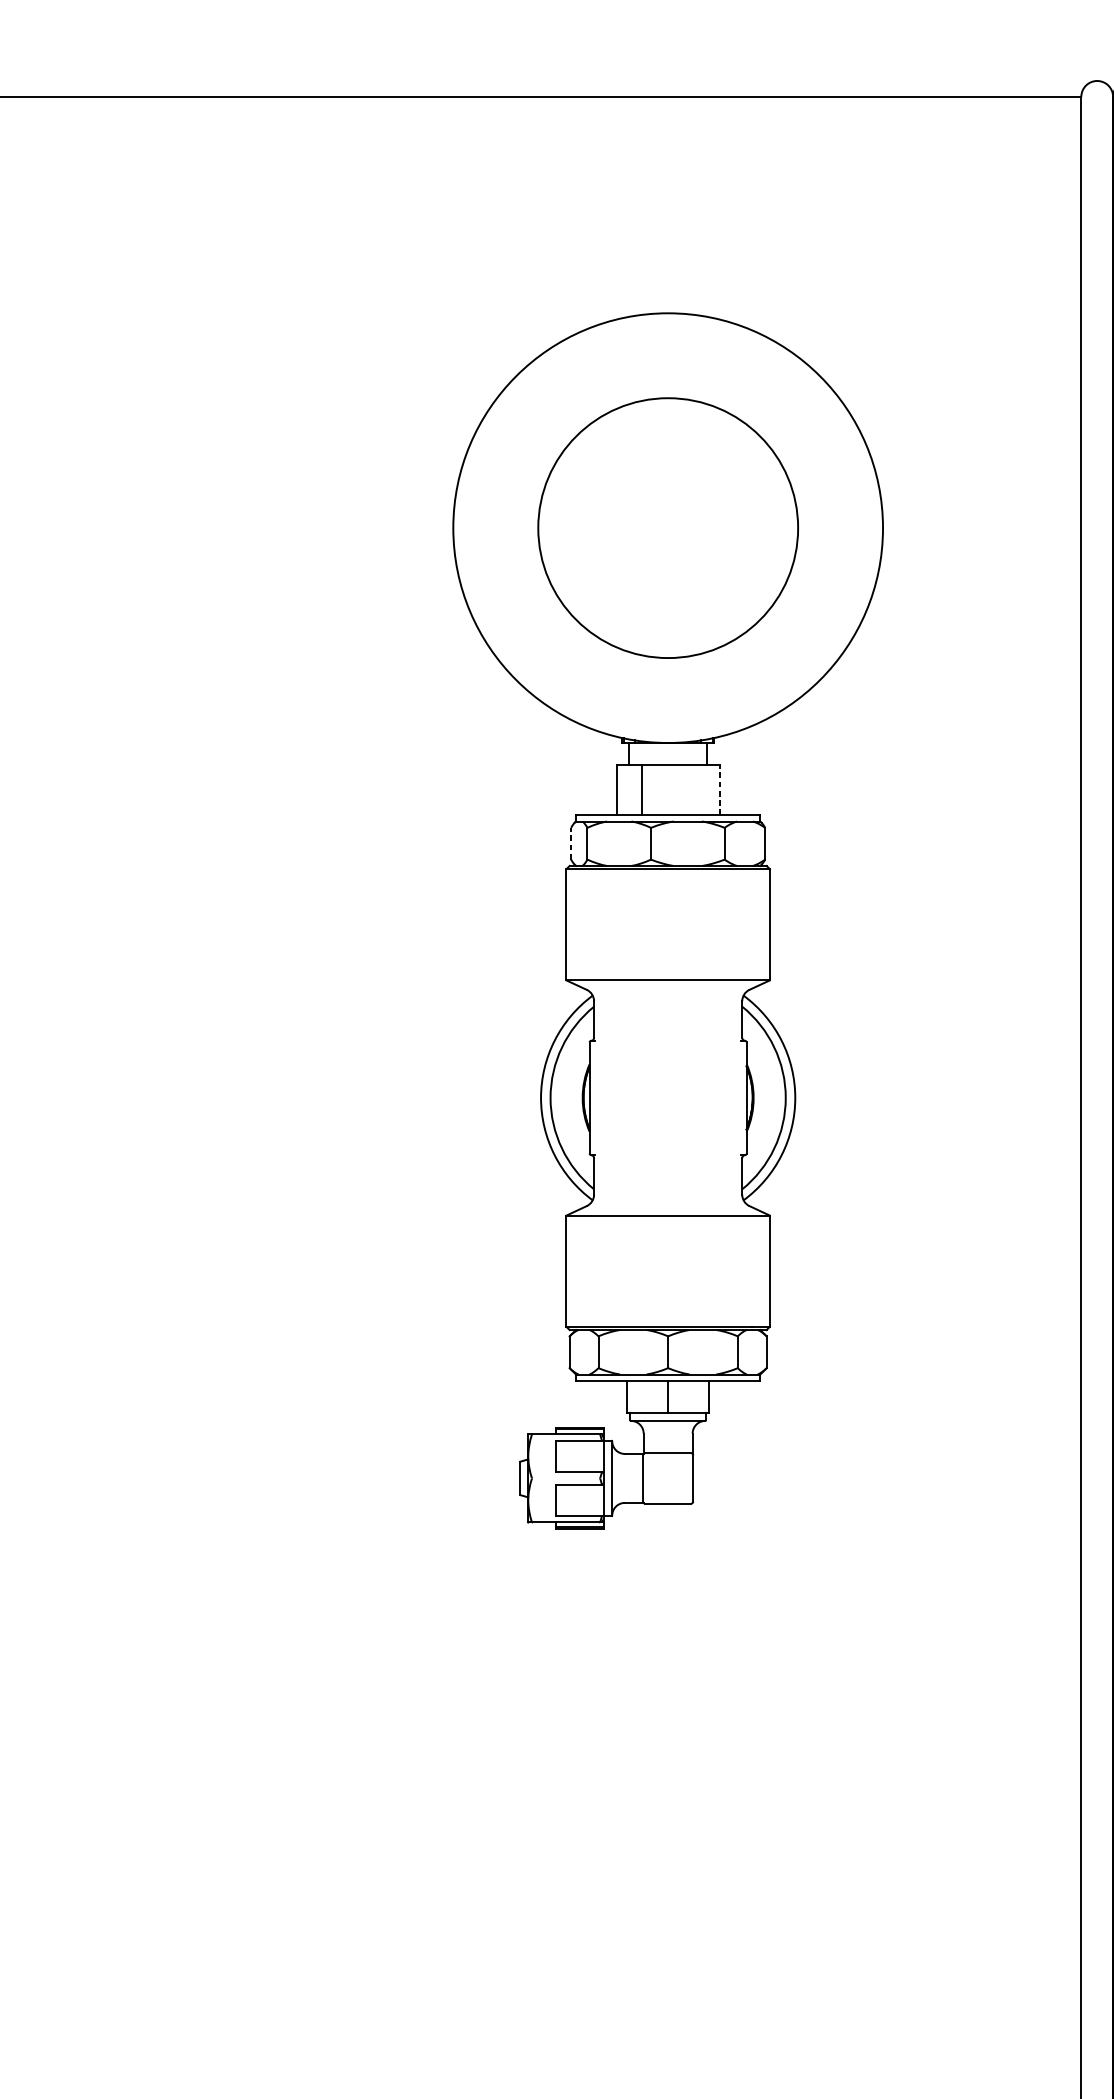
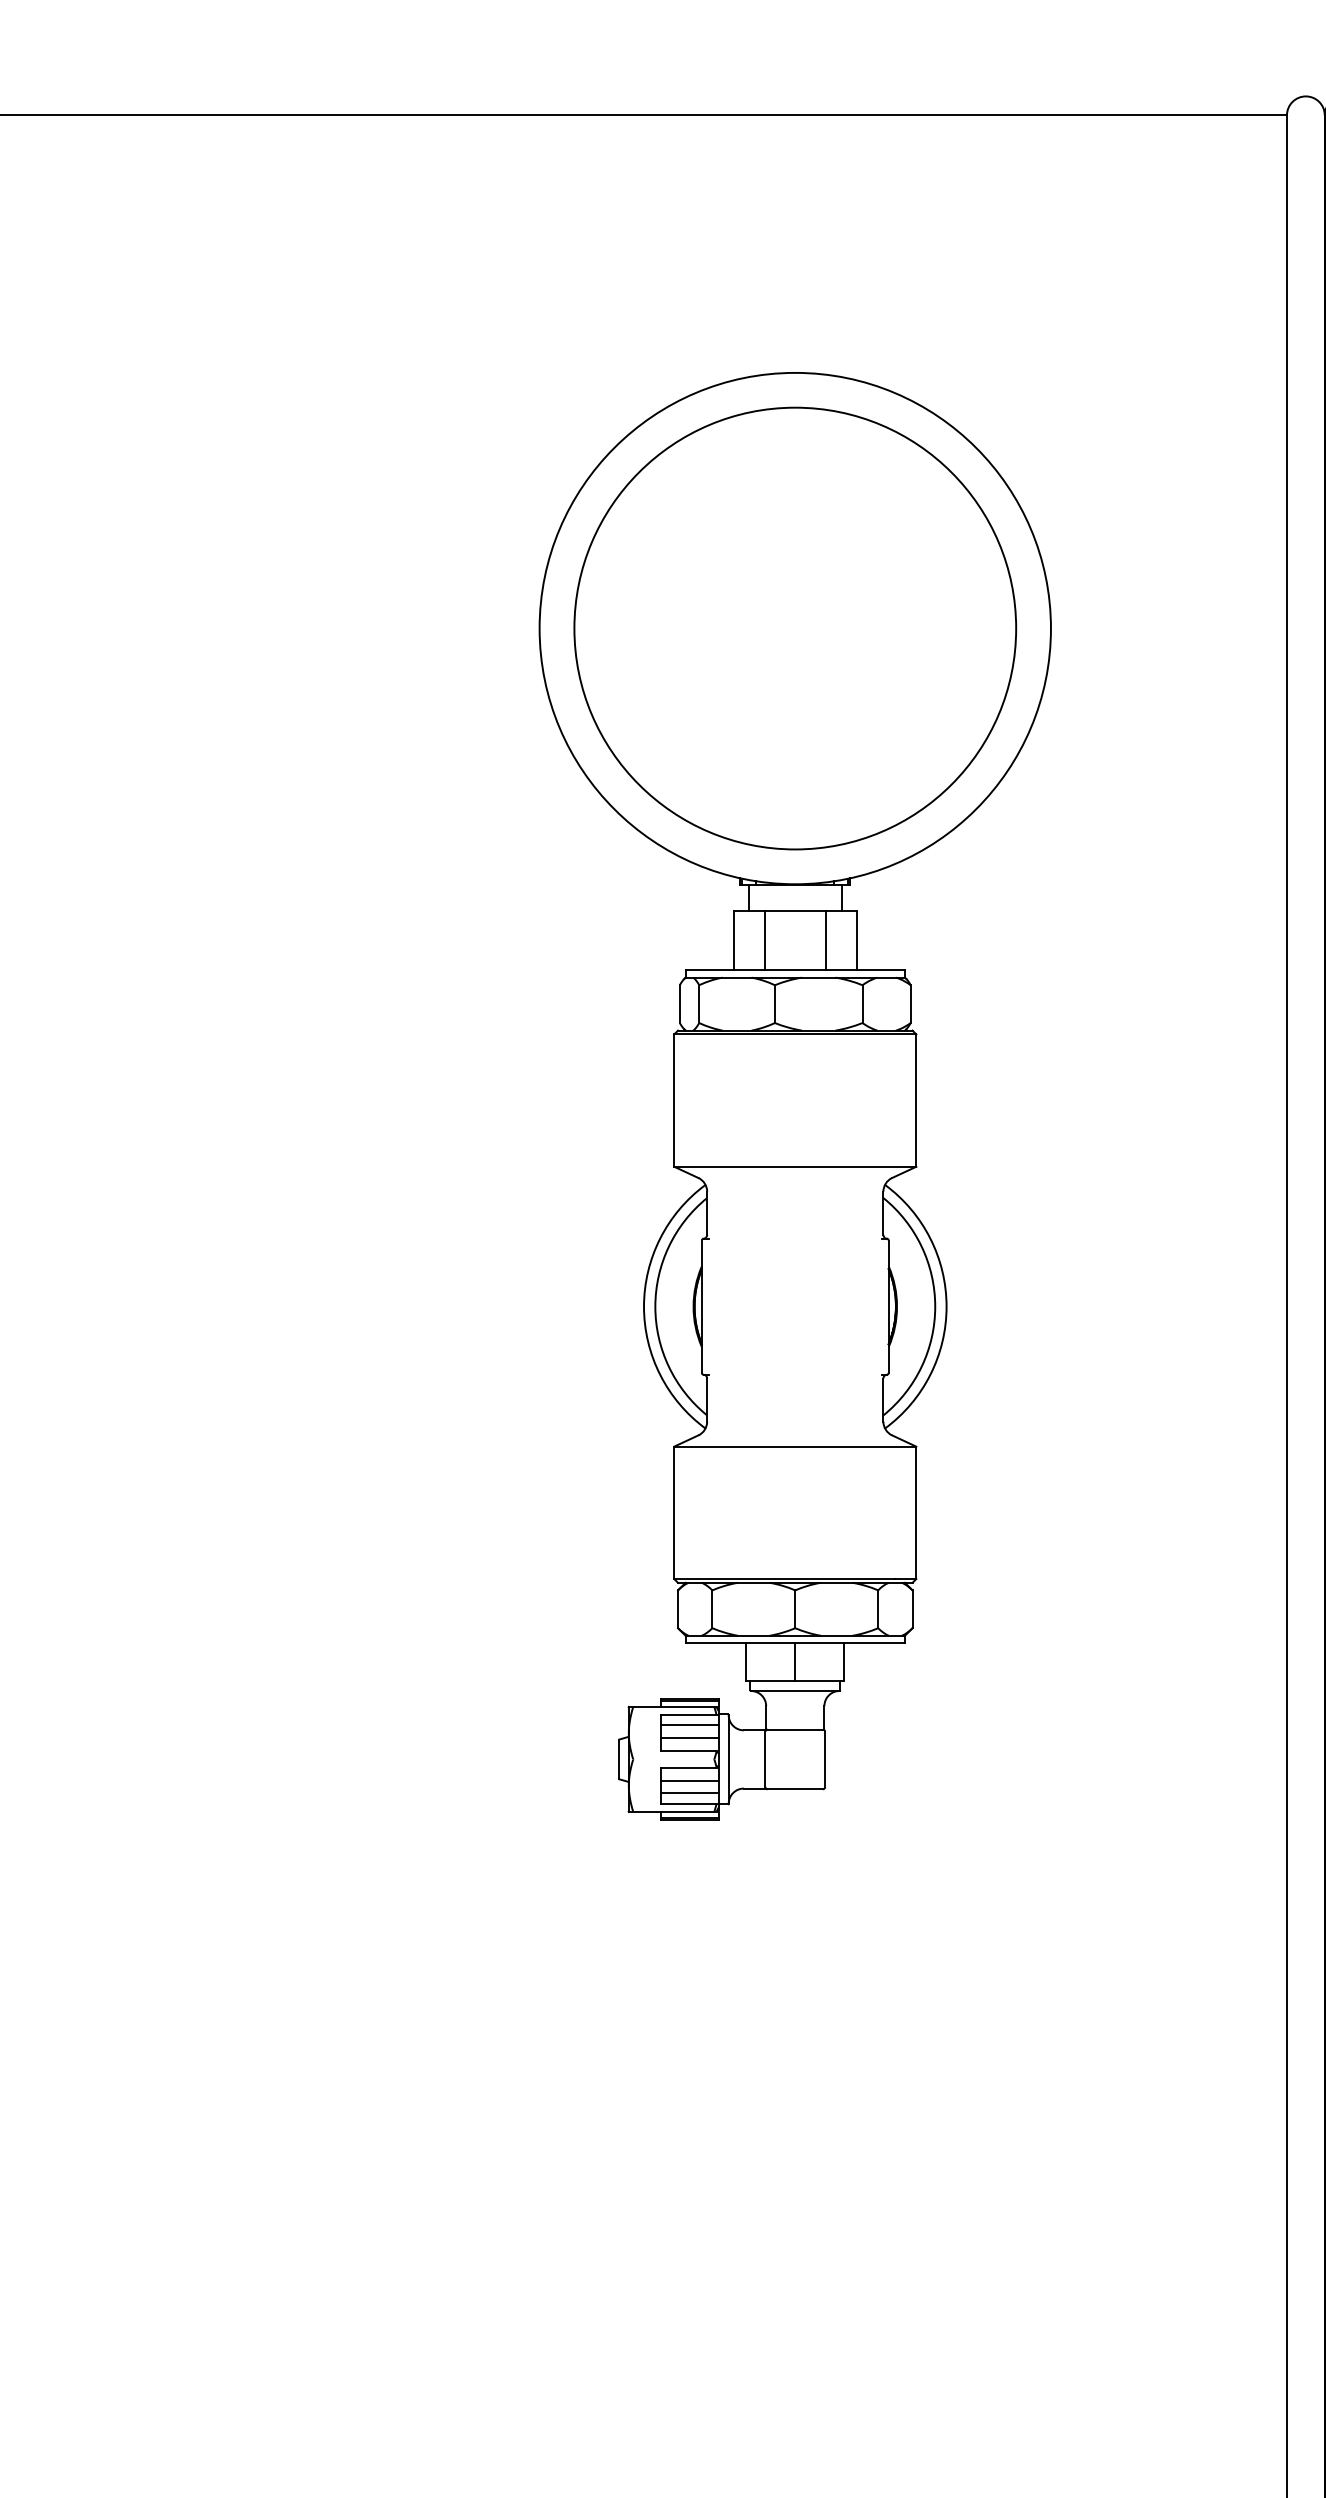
circle: (668, 528) -> (795, 628), size x1.43
line: (693, 790) -> (825, 940), added
line: (719, 790) -> (856, 940), dashed -> solid
line: (570, 844) -> (679, 1004), dashed -> solid
line: (579, 1449) -> (689, 1725), added
line: (579, 1459) -> (689, 1737), added
line: (579, 1496) -> (689, 1780), added
line: (579, 1507) -> (689, 1793), added

